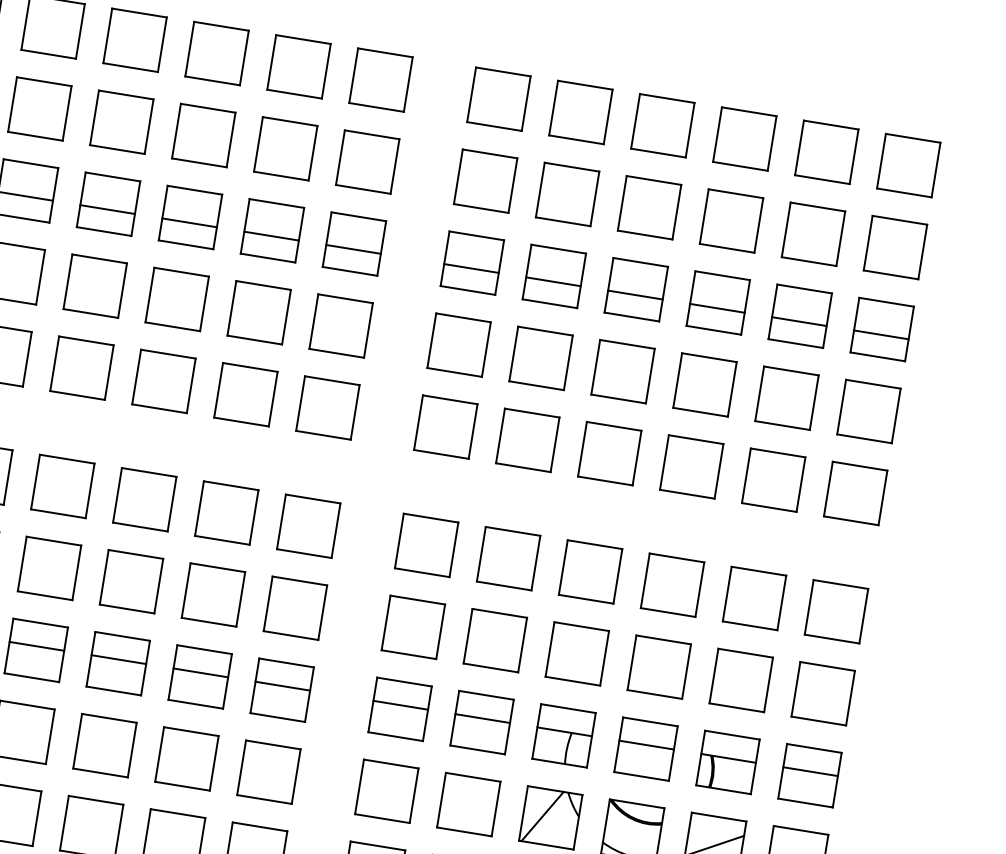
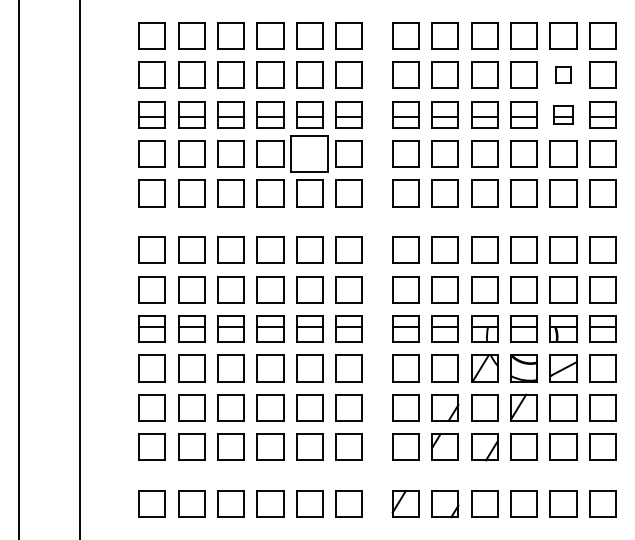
part: (813, 232) -> (563, 74), size x0.6
part: (258, 311) -> (309, 153), size x1.4
part: (800, 315) -> (563, 114), size x0.7

